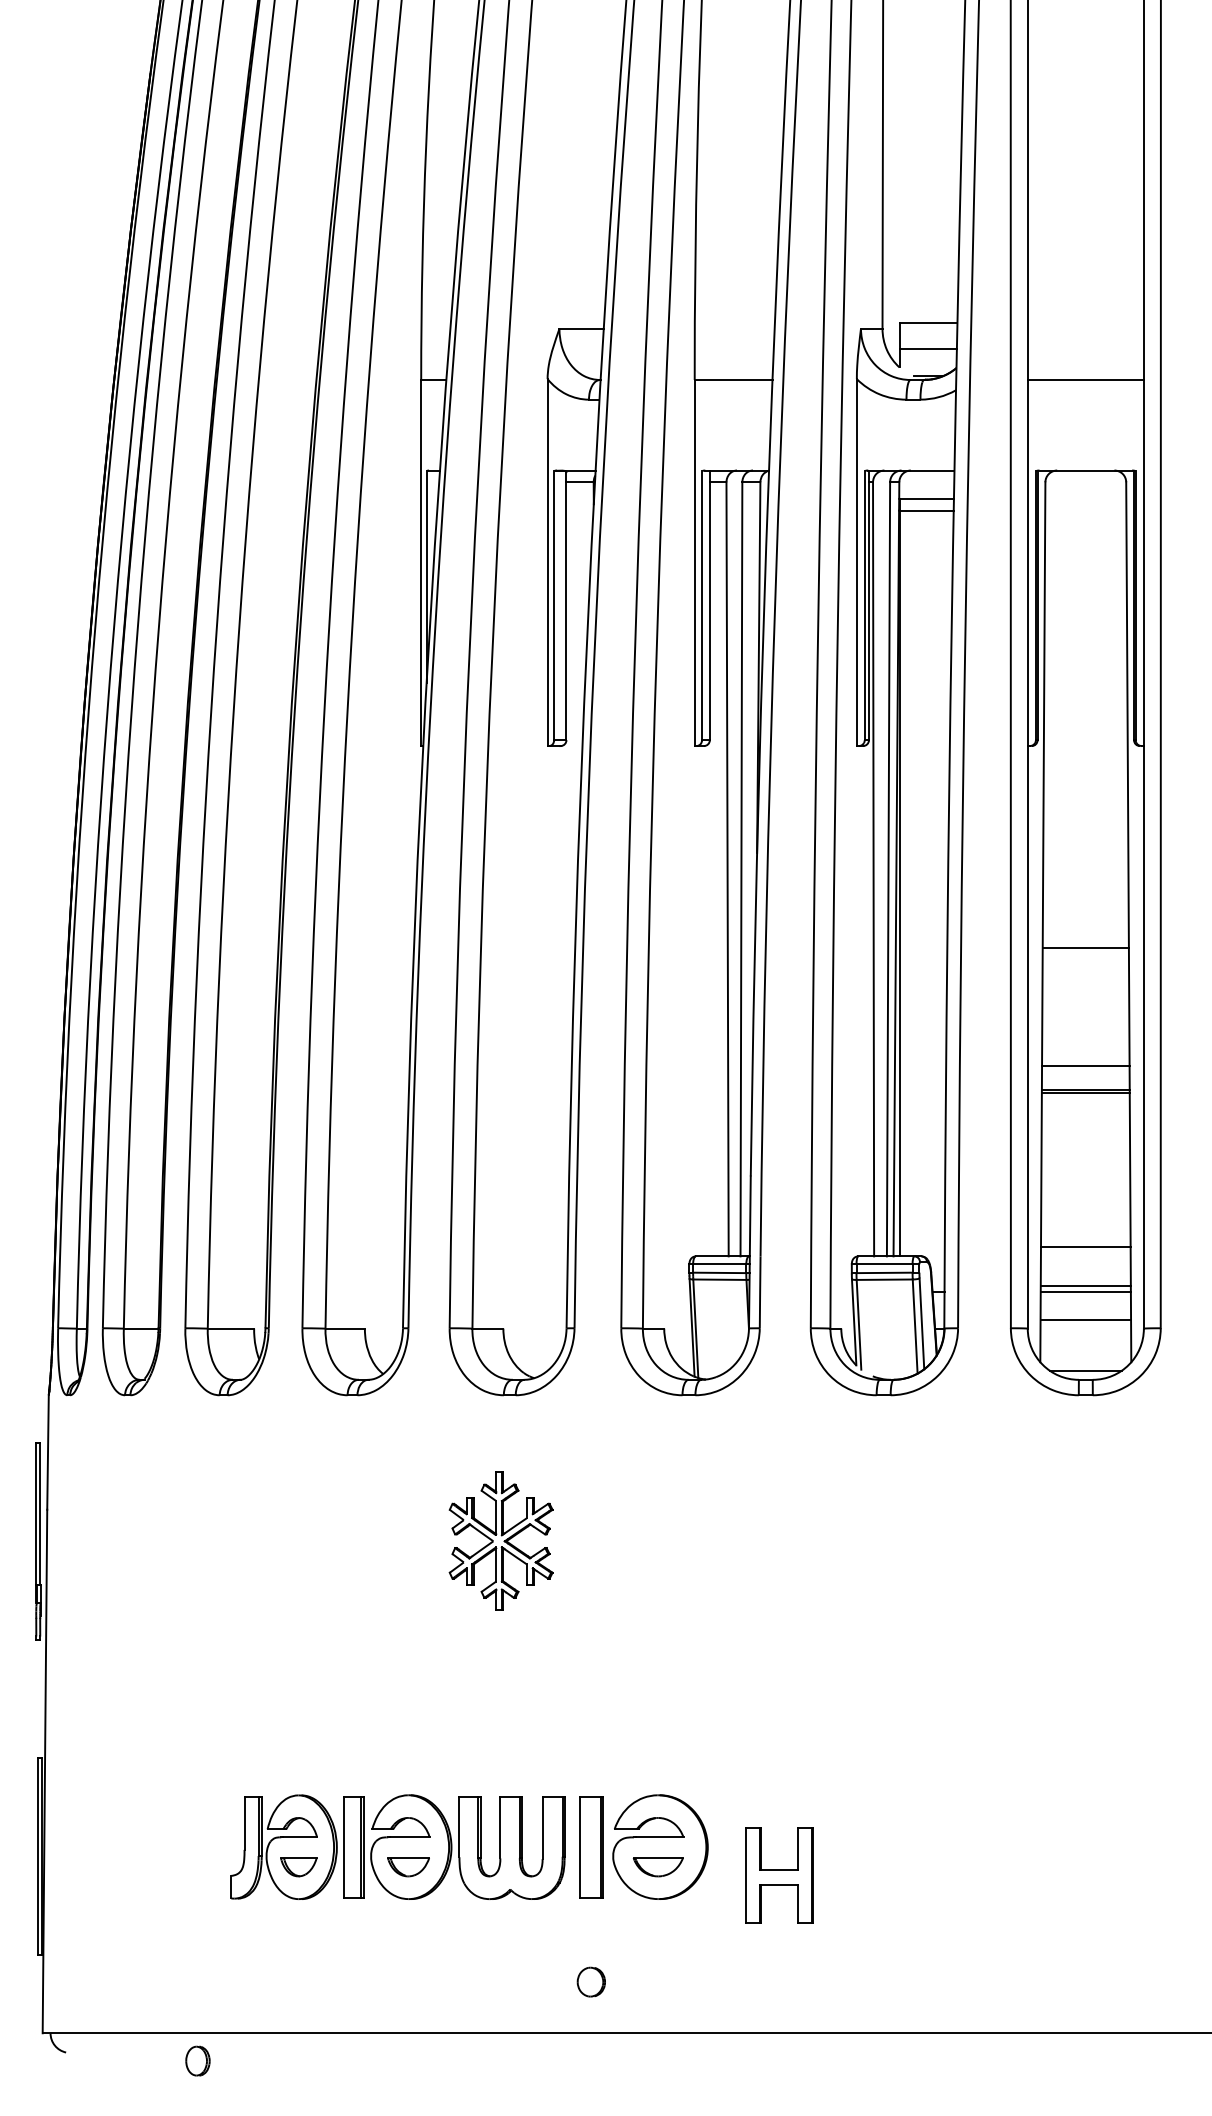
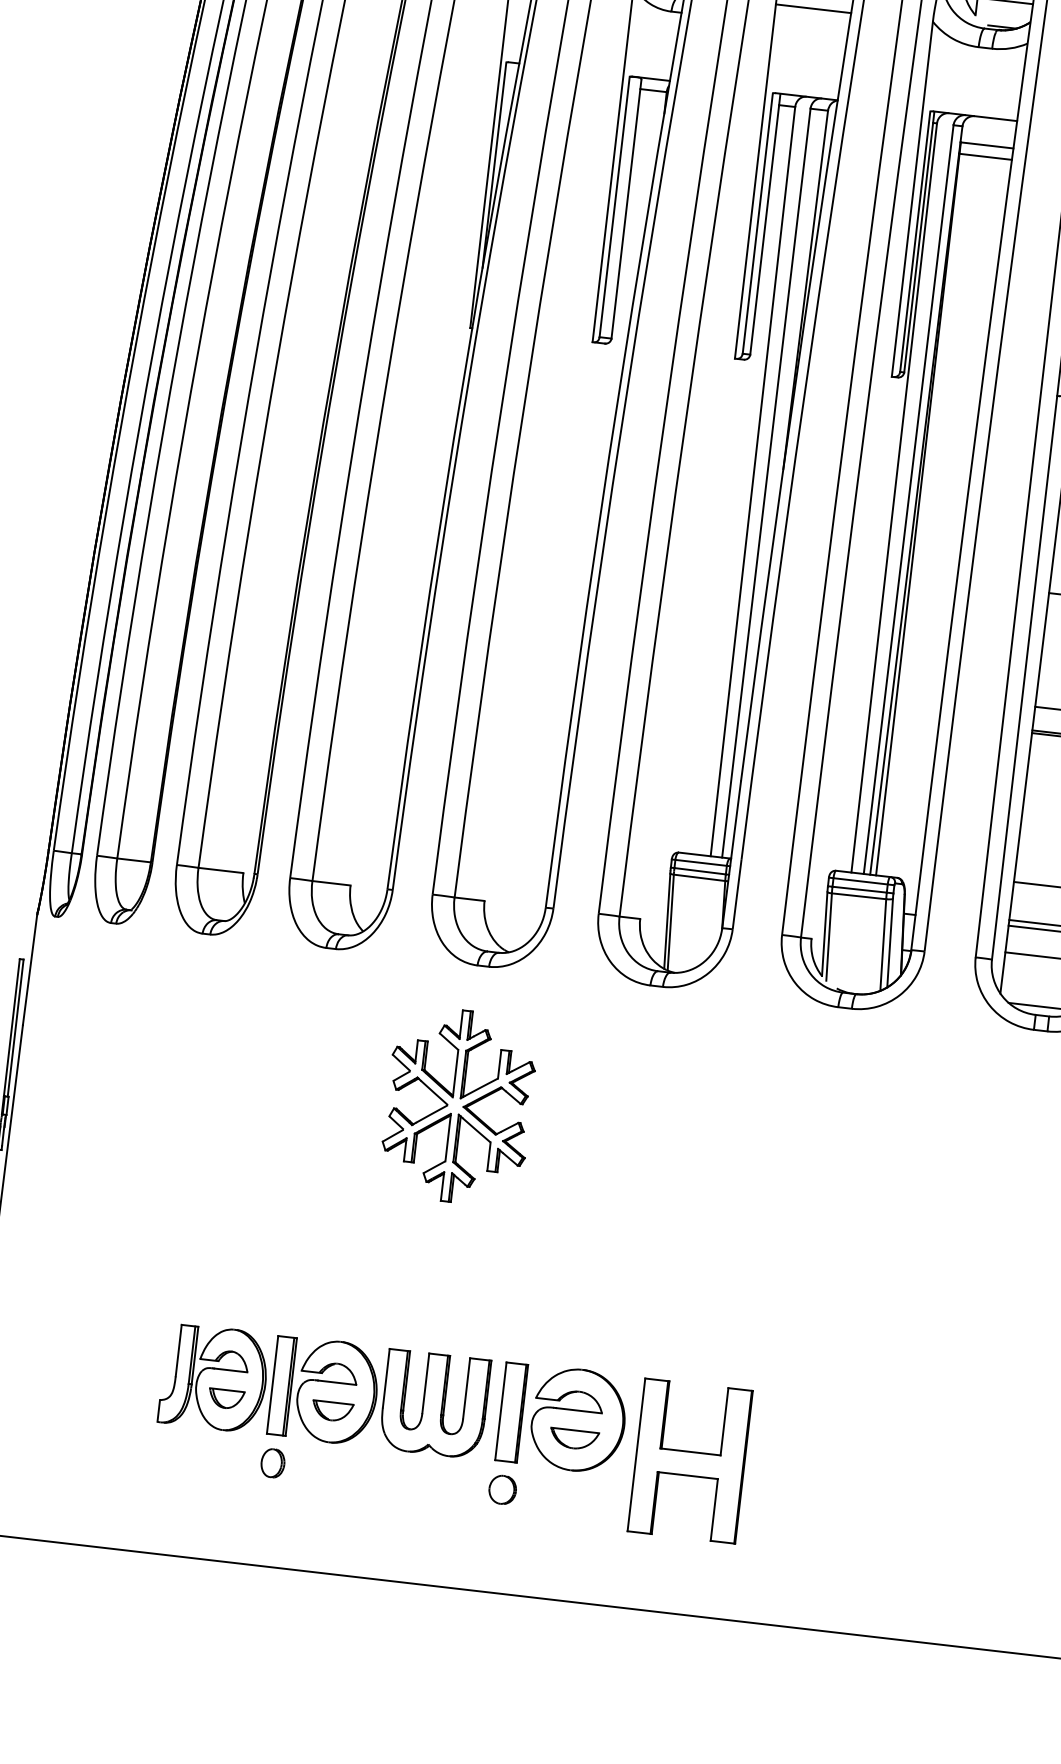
part: (500, 1541) -> (457, 1106), size x1.43
part: (779, 1875) -> (690, 1461), size x1.67
part: (590, 1981) -> (501, 1489), moved
part: (197, 2060) -> (272, 1462), moved

